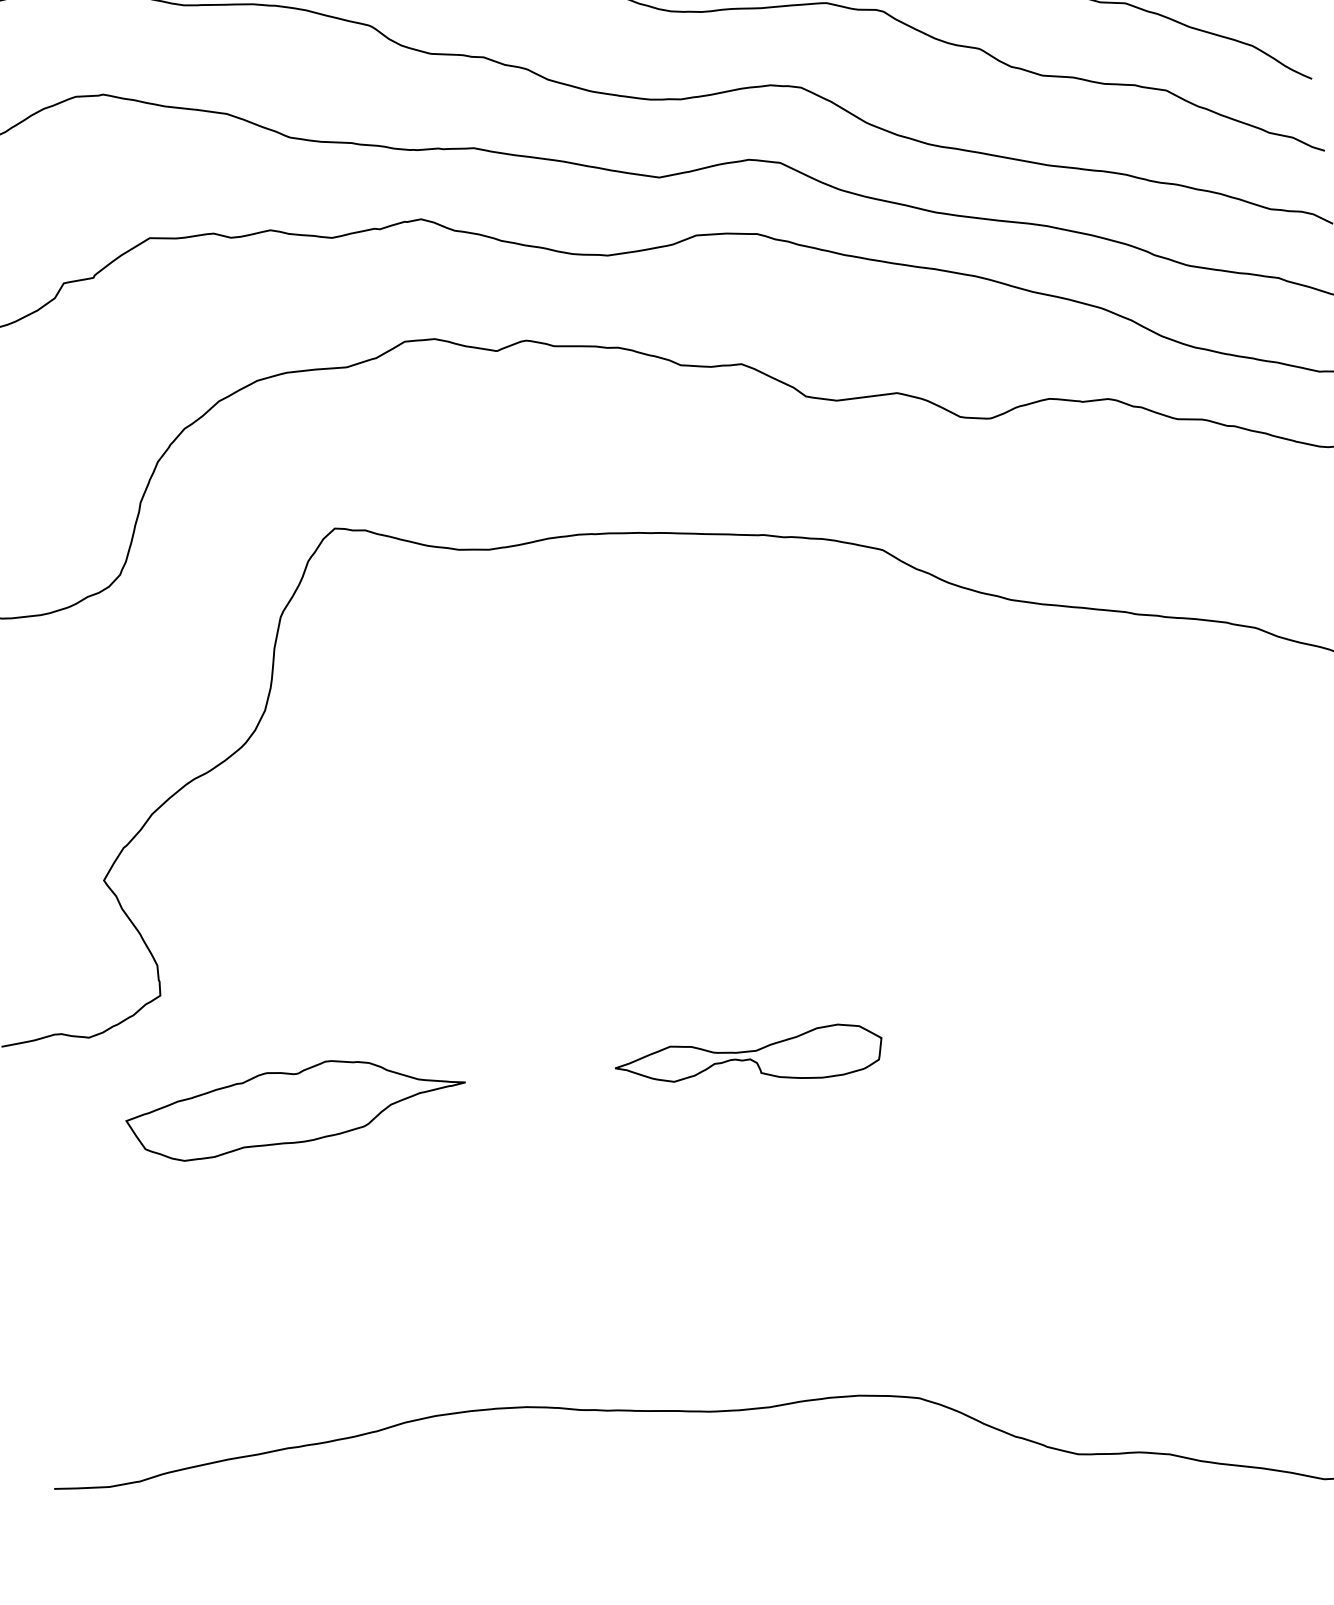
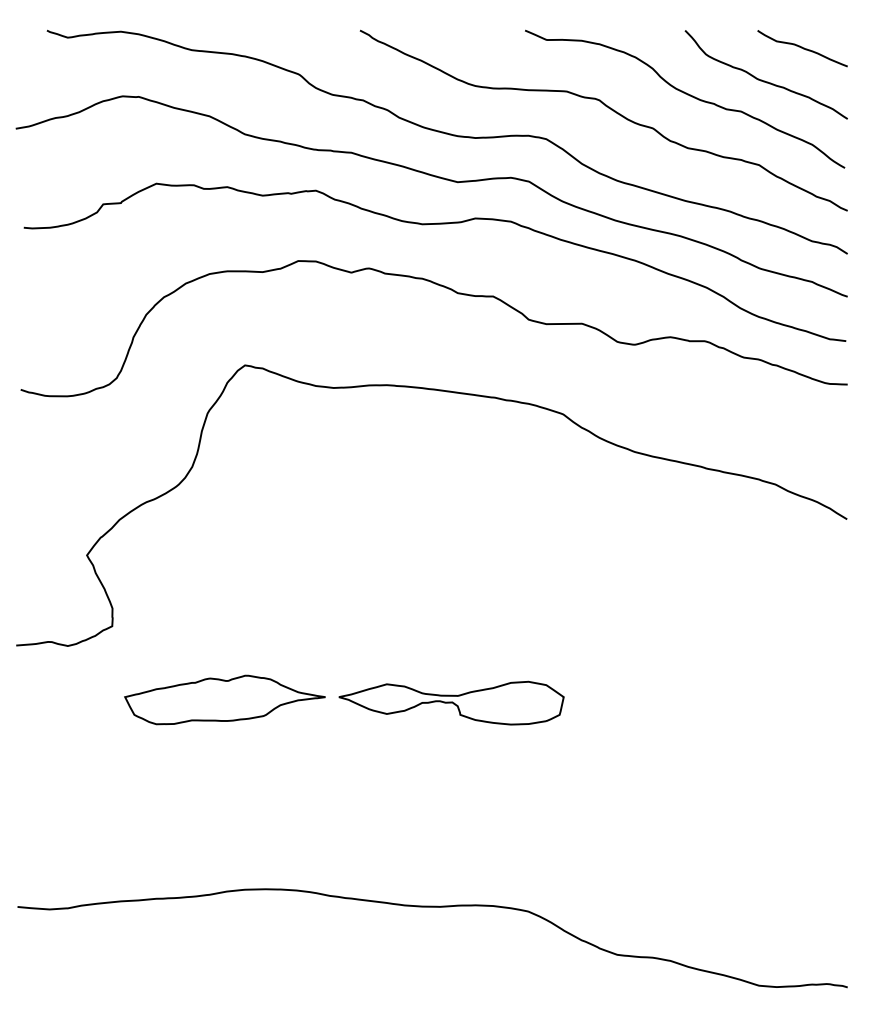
part: (749, 1059) -> (451, 702), size x1.43
part: (295, 1105) -> (224, 699), moved

